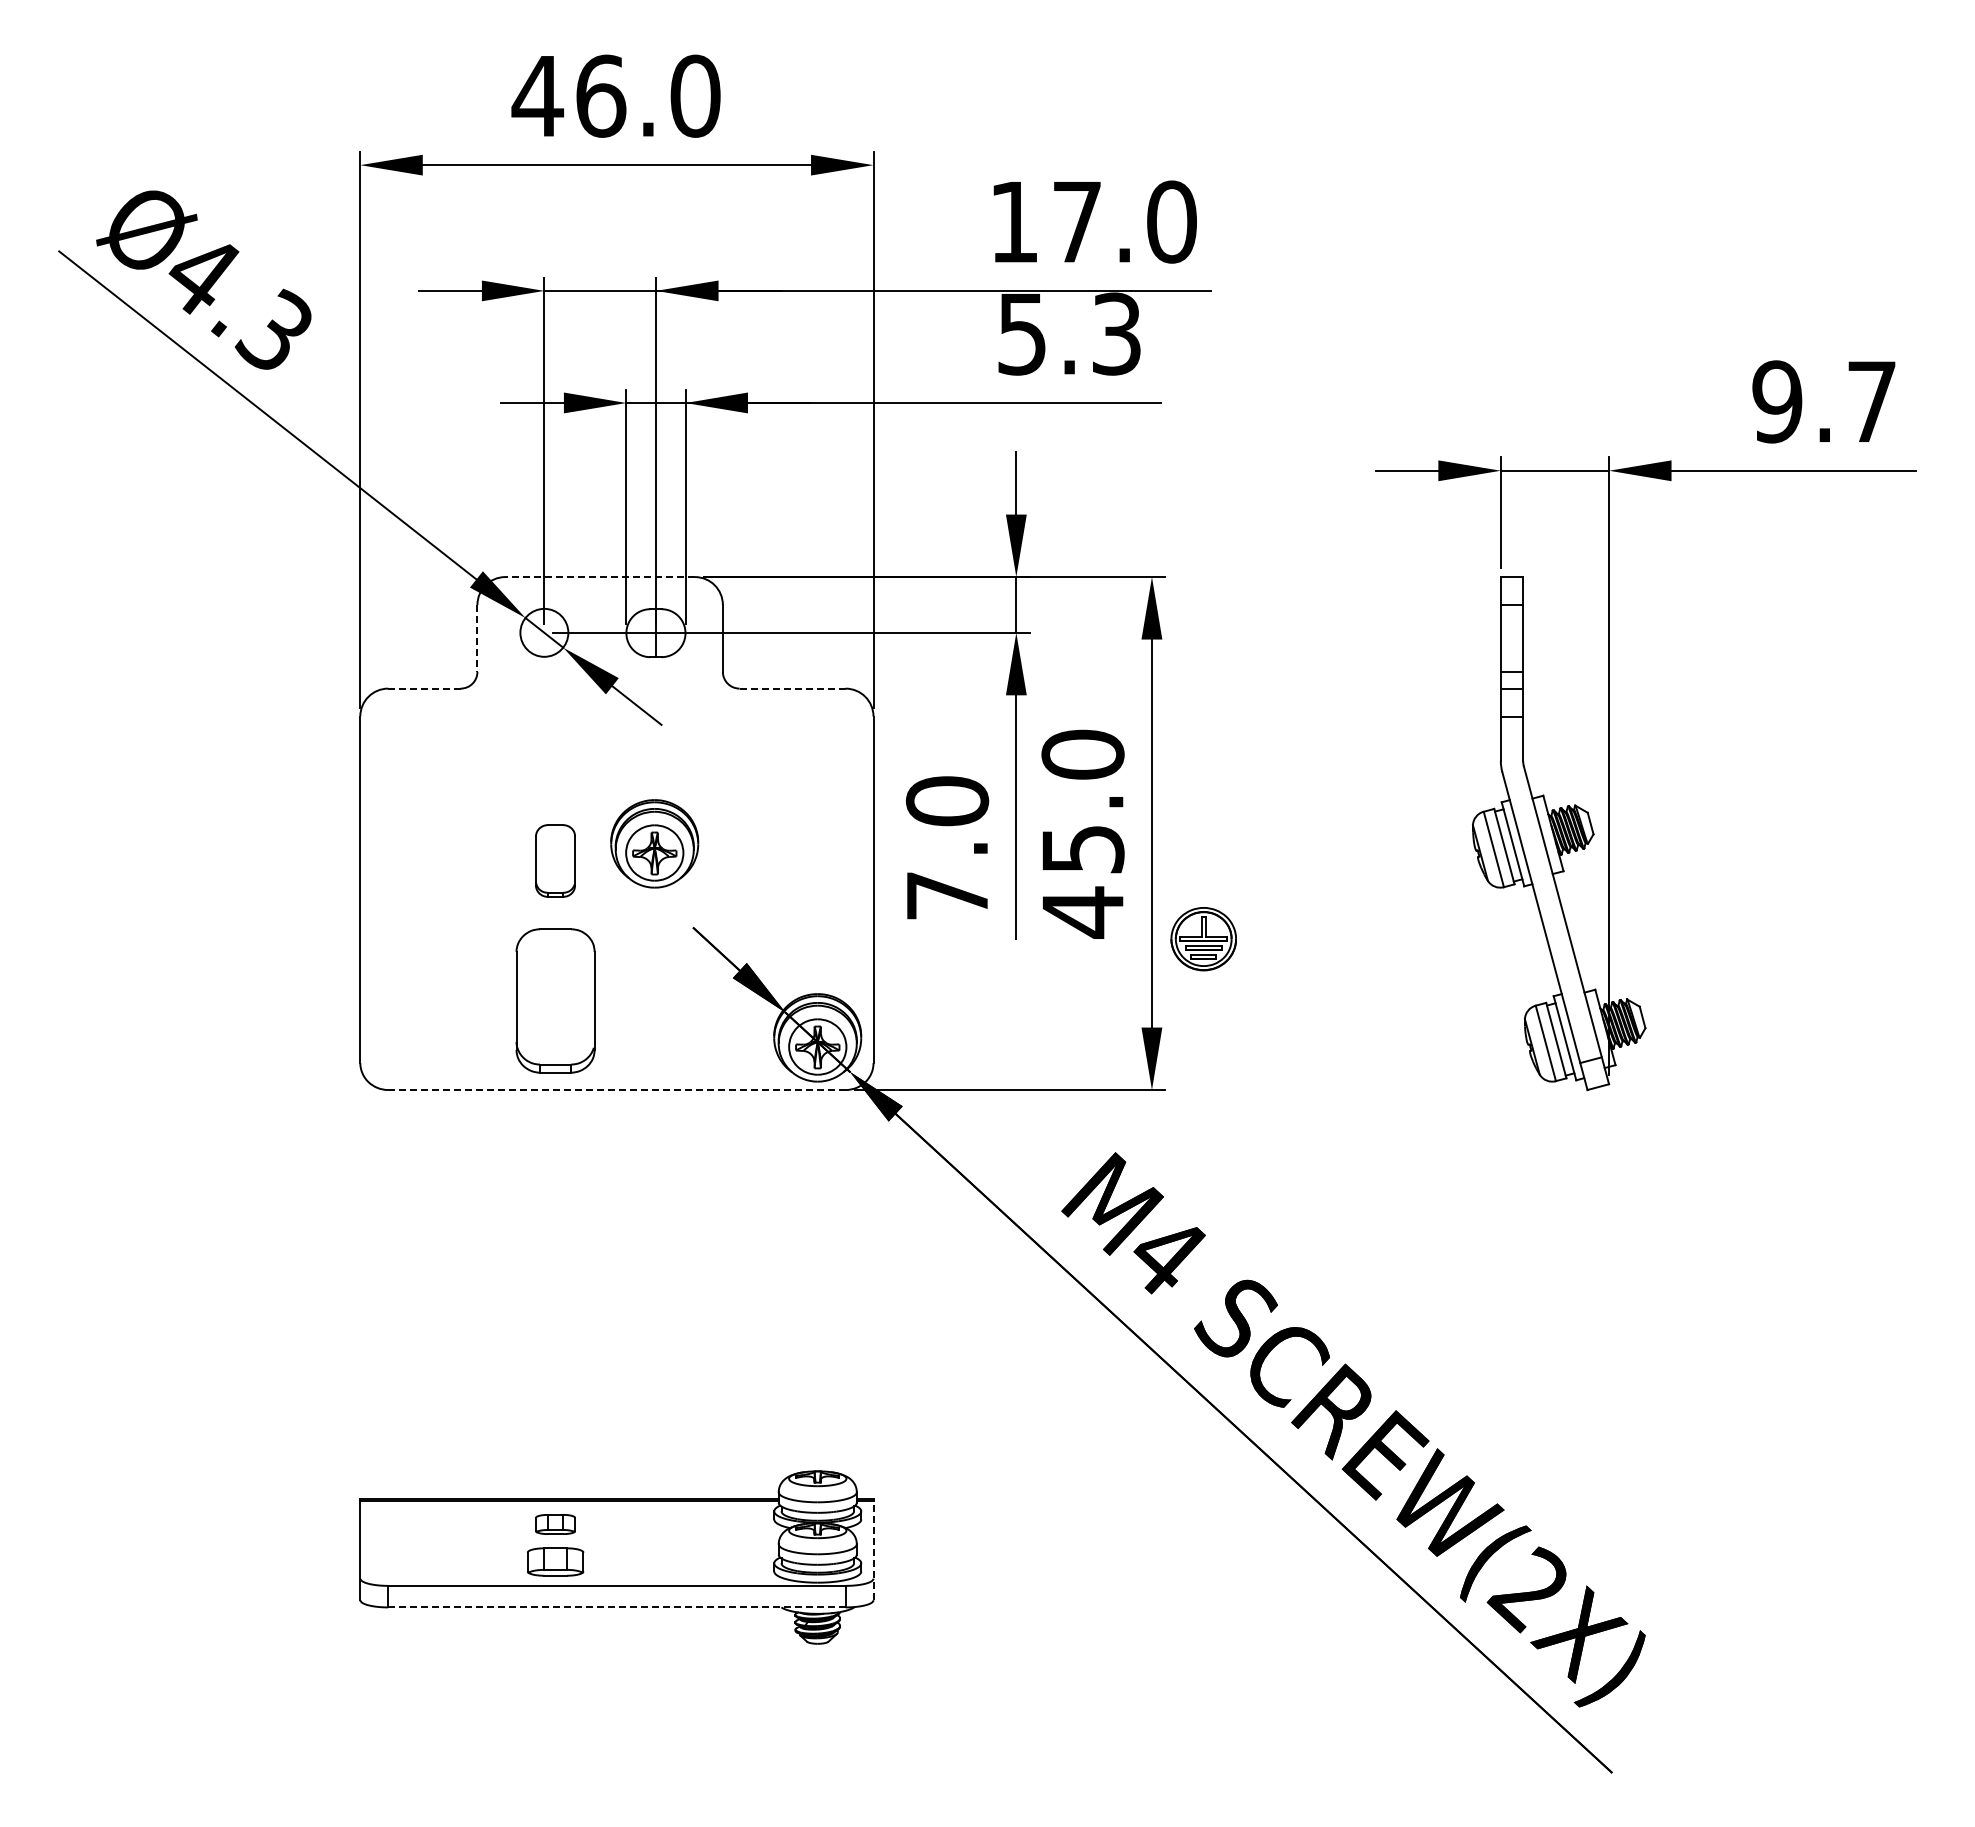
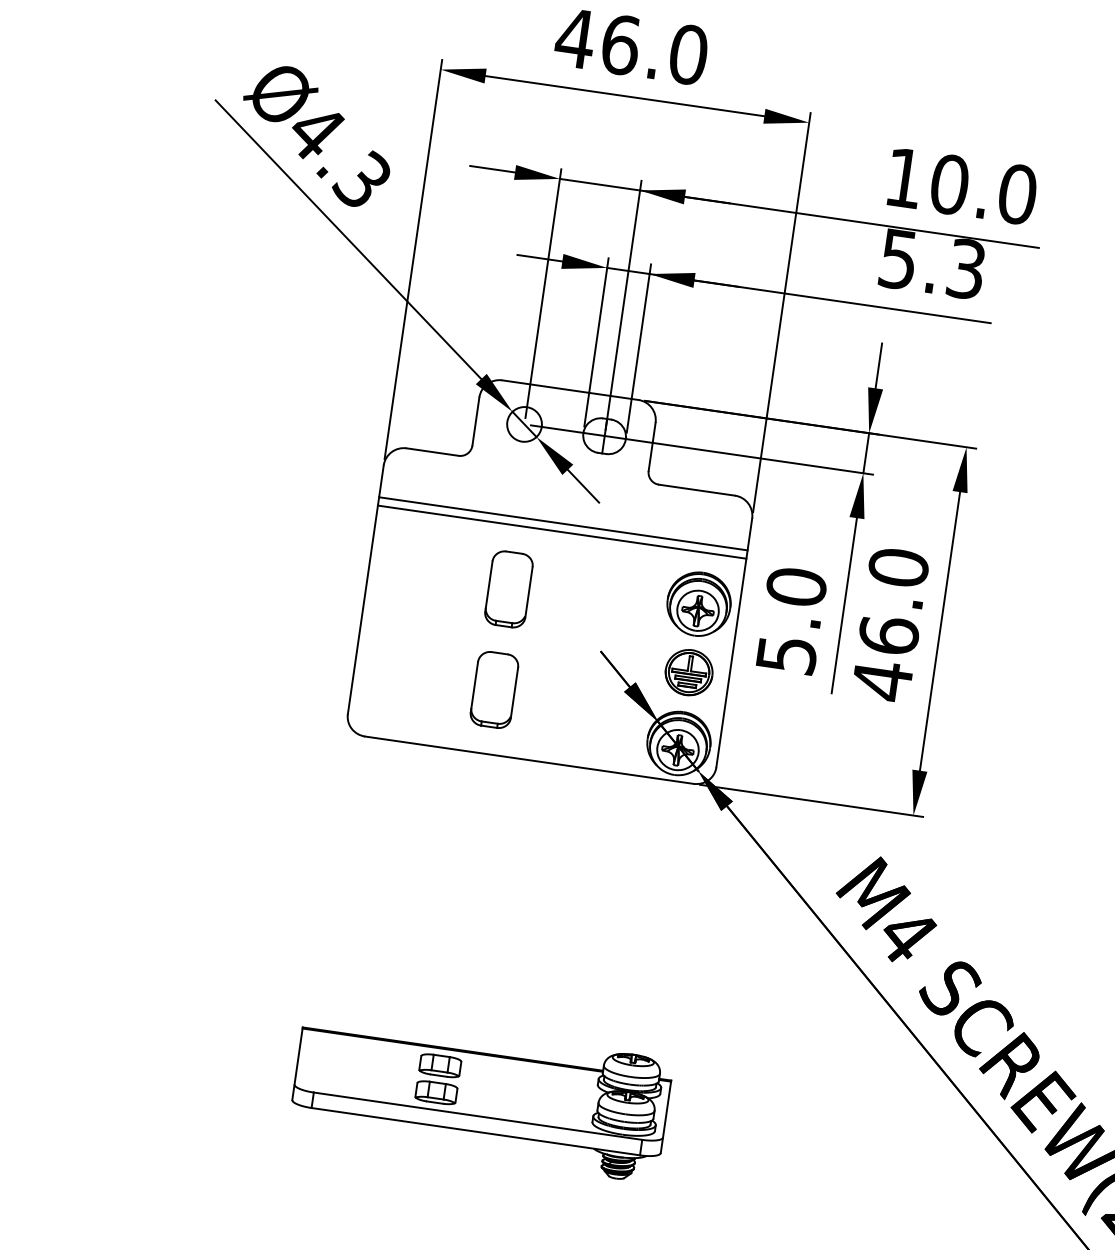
text: (1077, 221) -> (949, 184), 17.0 -> 10.0
line: (600, 577) -> (570, 390), dashed -> solid
line: (477, 638) -> (475, 421), dashed -> solid
line: (423, 688) -> (431, 451), dashed -> solid
line: (792, 688) -> (696, 490), dashed -> solid
line: (616, 760) -> (563, 523), added
line: (616, 772) -> (561, 532), added
part: (654, 843) -> (698, 603), moved
text: (1082, 848) -> (888, 634), 45.0 -> 46.0
part: (555, 860) -> (508, 589), size x1.43
text: (948, 895) -> (787, 654), 7.0 -> 5.0
part: (1203, 939) -> (688, 672), moved
part: (555, 1001) -> (494, 690), size x0.71
line: (616, 1090) -> (528, 760), dashed -> solid
part: (555, 1524) -> (440, 1065), size x1.43
line: (873, 1549) -> (666, 1116), dashed -> solid
line: (616, 1607) -> (475, 1131), dashed -> solid

